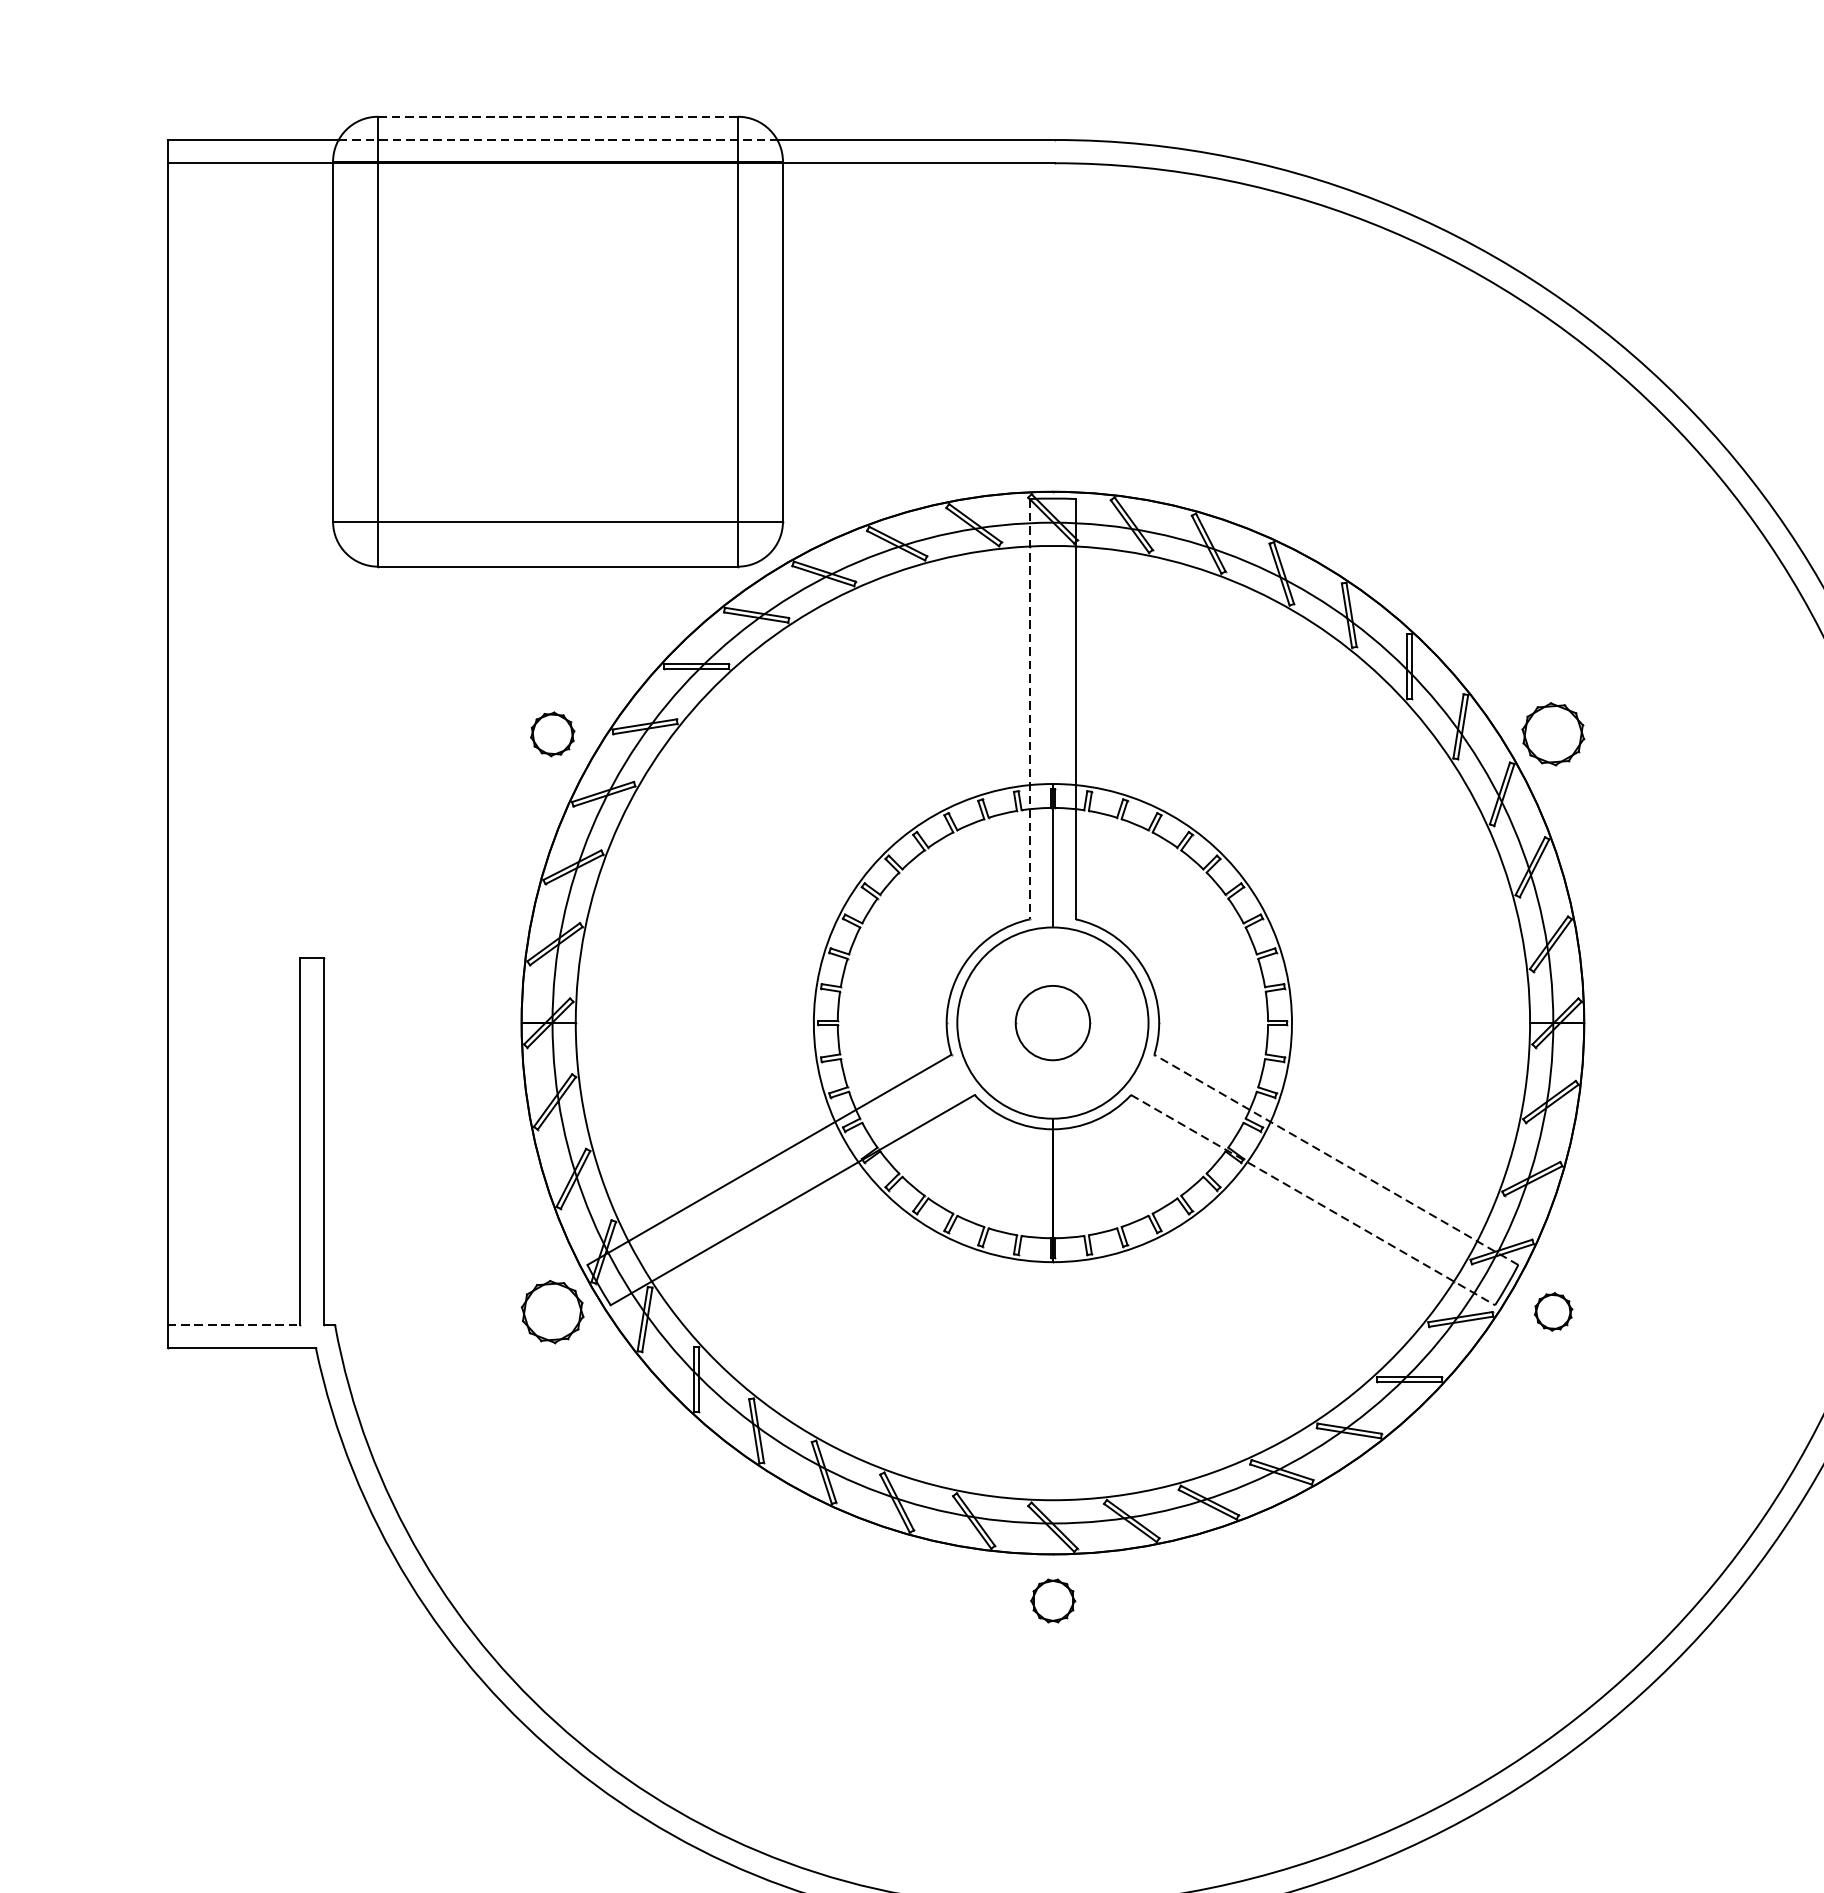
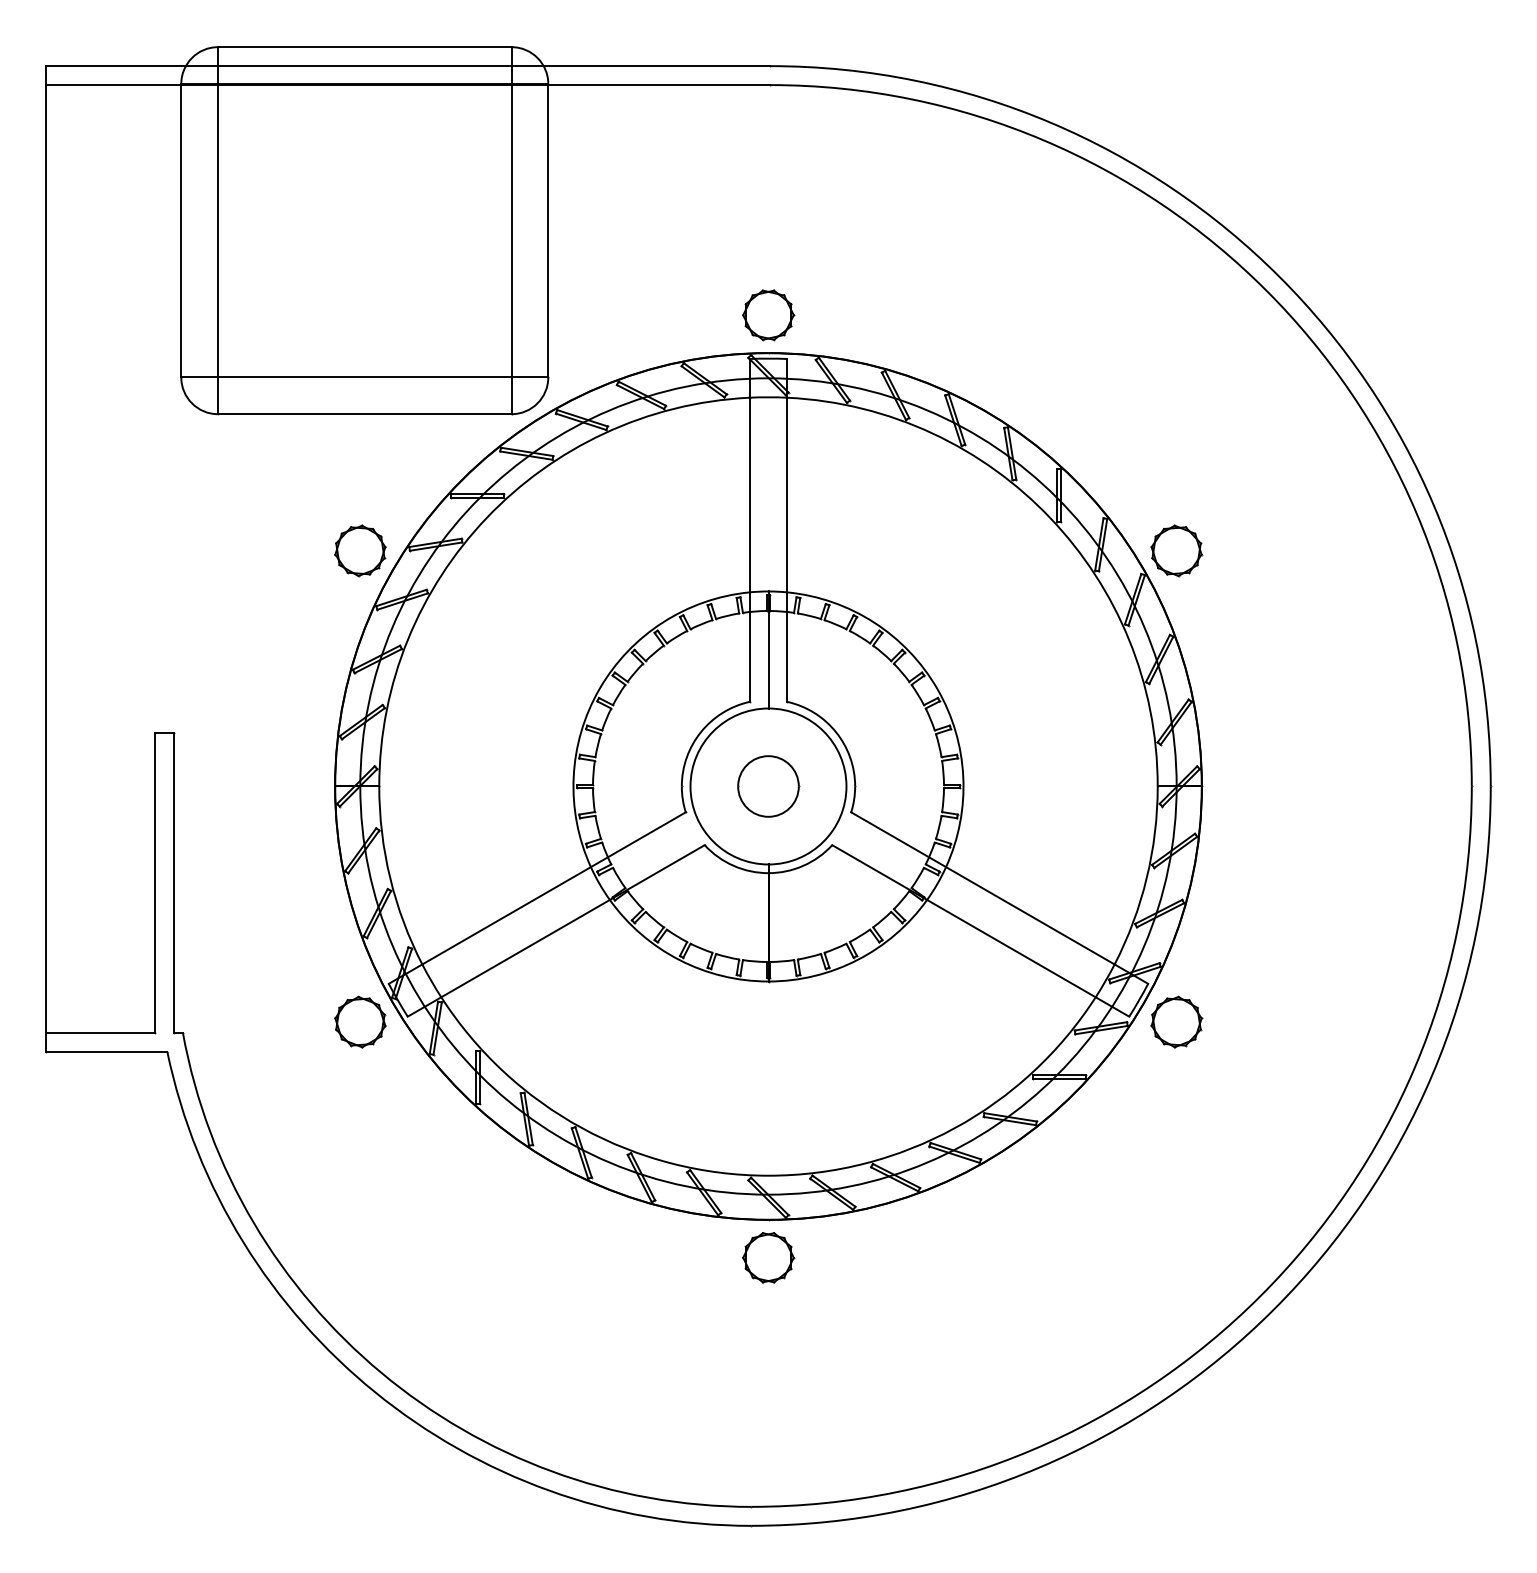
line: (557, 117) -> (364, 47), dashed -> solid
line: (557, 140) -> (364, 66), dashed -> solid
part: (1052, 445) -> (768, 315), added
line: (1029, 709) -> (749, 530), dashed -> solid
part: (552, 733) -> (360, 550), size x1.43
line: (1336, 1159) -> (999, 897), dashed -> solid
line: (1314, 1200) -> (981, 931), dashed -> solid
part: (1553, 1311) -> (1176, 1021), size x1.67
line: (234, 1324) -> (100, 1032), dashed -> solid
part: (1052, 1600) -> (768, 1257), size x1.43

